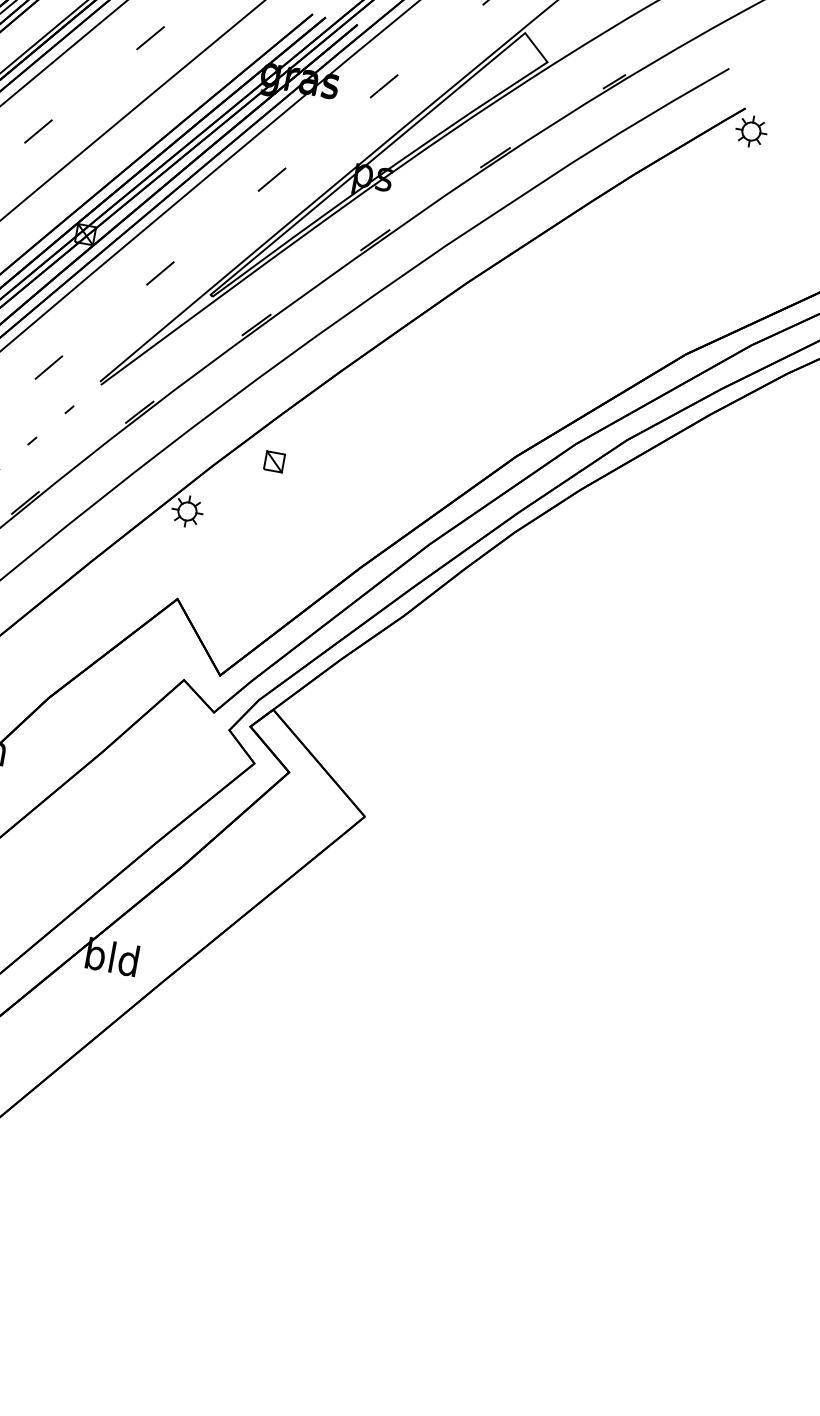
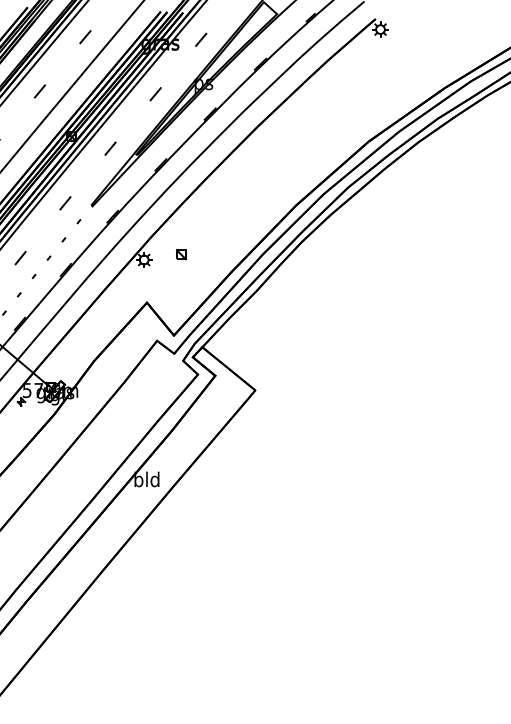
part: (272, 460) -> (180, 254), moved

